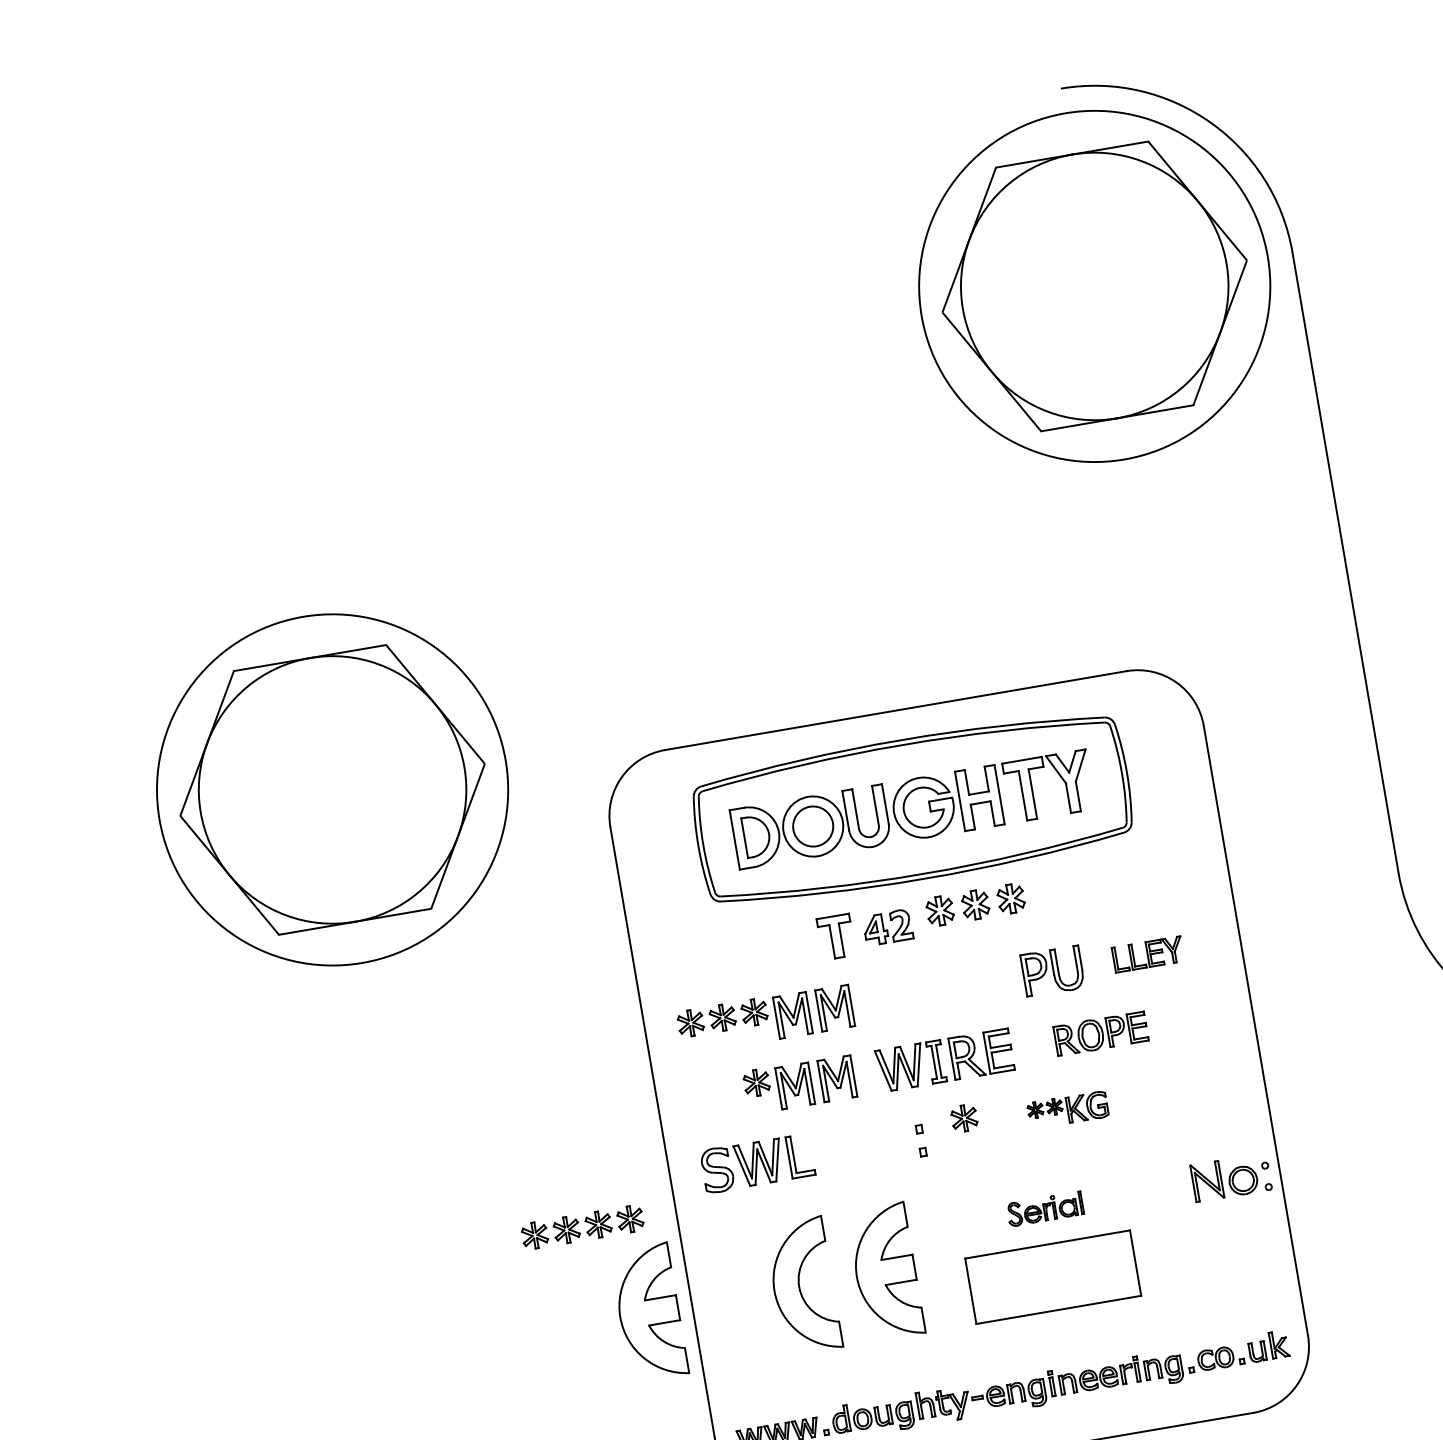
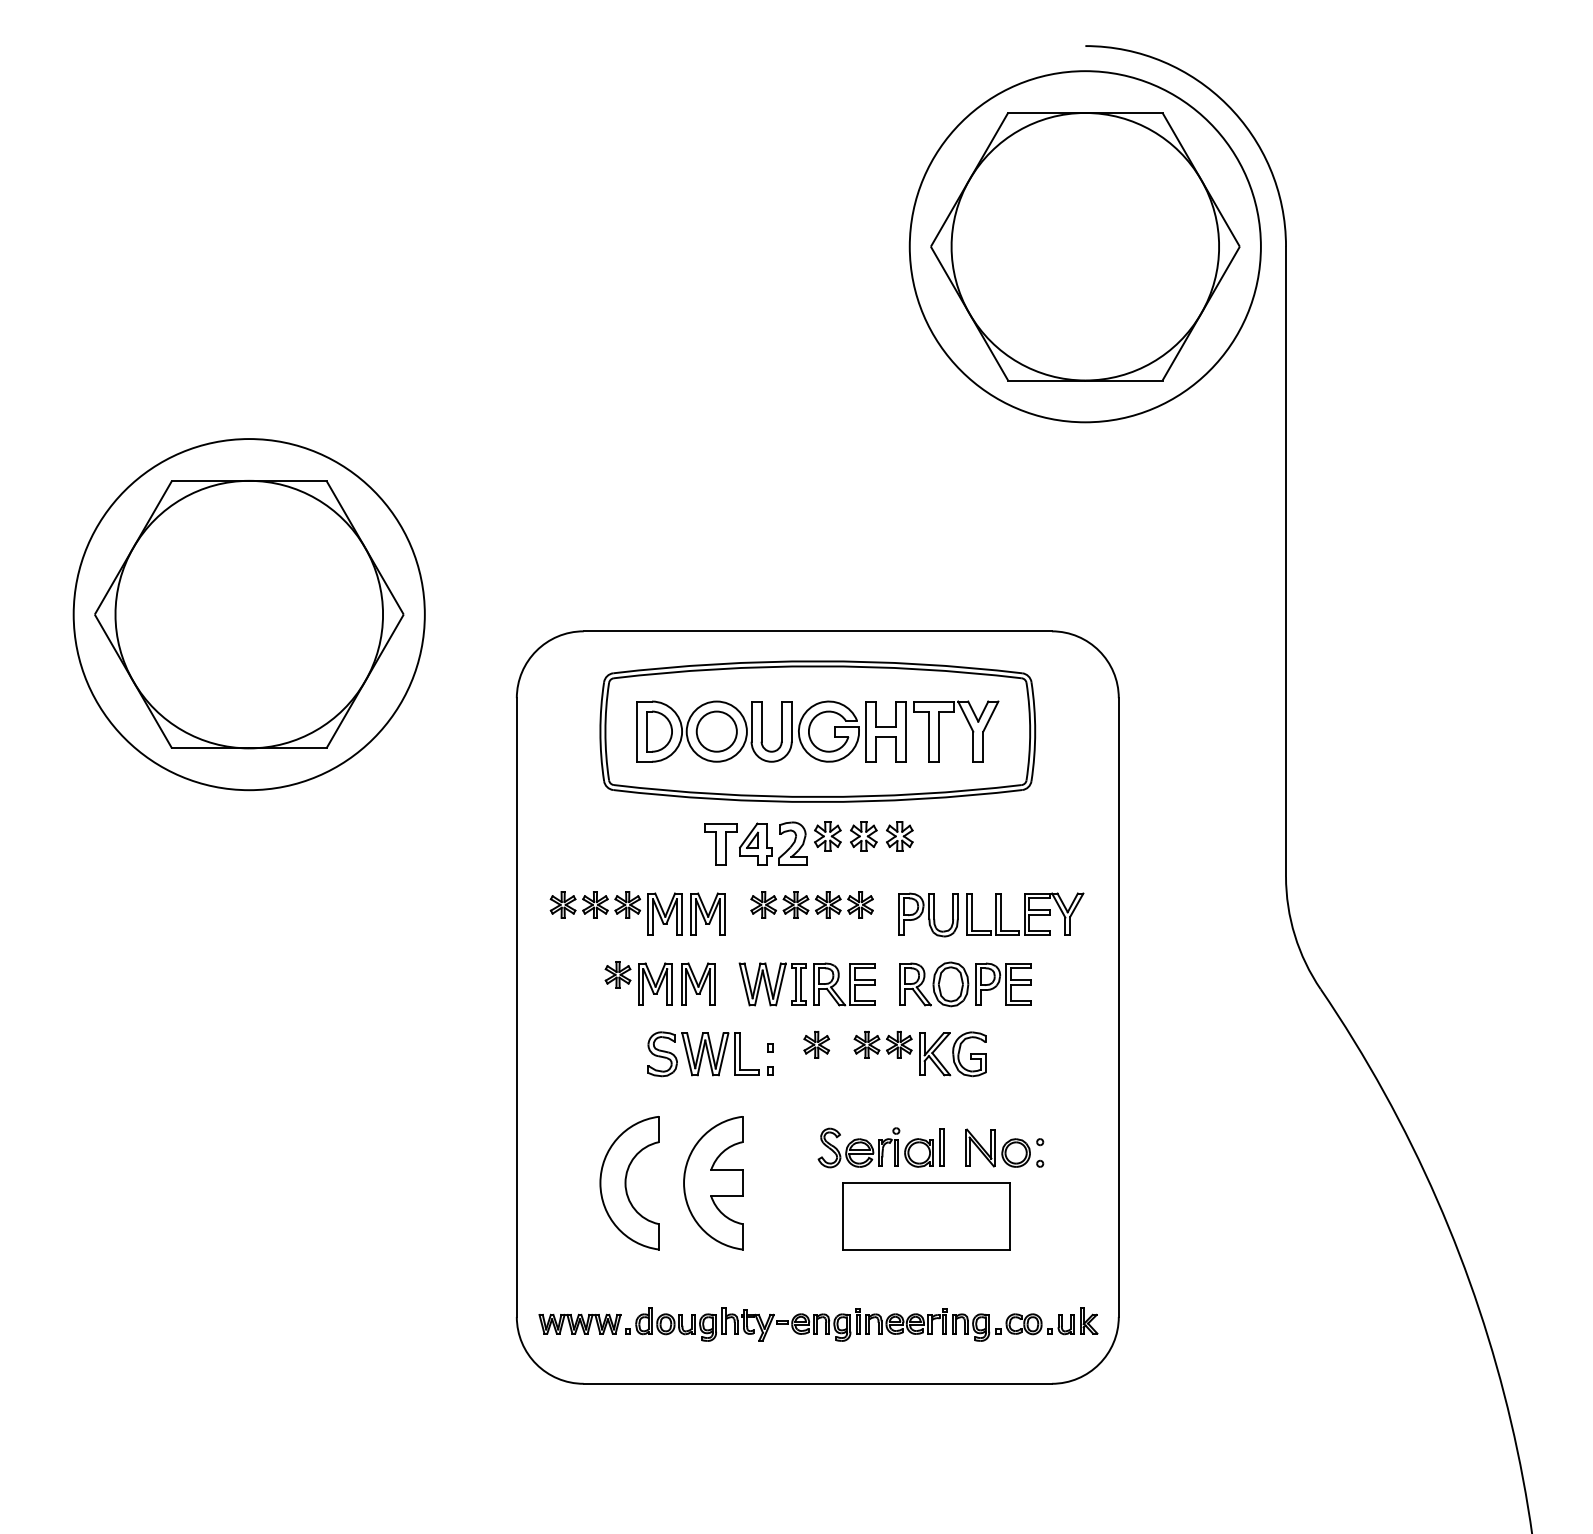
part: (887, 927) -> (773, 843), size x1.43
part: (1148, 953) -> (1025, 913), size x1.67
part: (1100, 1033) -> (965, 984), size x1.43
part: (1067, 1110) -> (919, 1054), size x1.67
part: (757, 1163) -> (703, 1054), moved
part: (1230, 1176) -> (1004, 1147), moved
part: (1044, 1208) -> (880, 1147), size x1.67
part: (582, 1227) -> (811, 904), moved
part: (1053, 1277) -> (926, 1216), moved
part: (649, 1312) -> (473, 1183), removed

